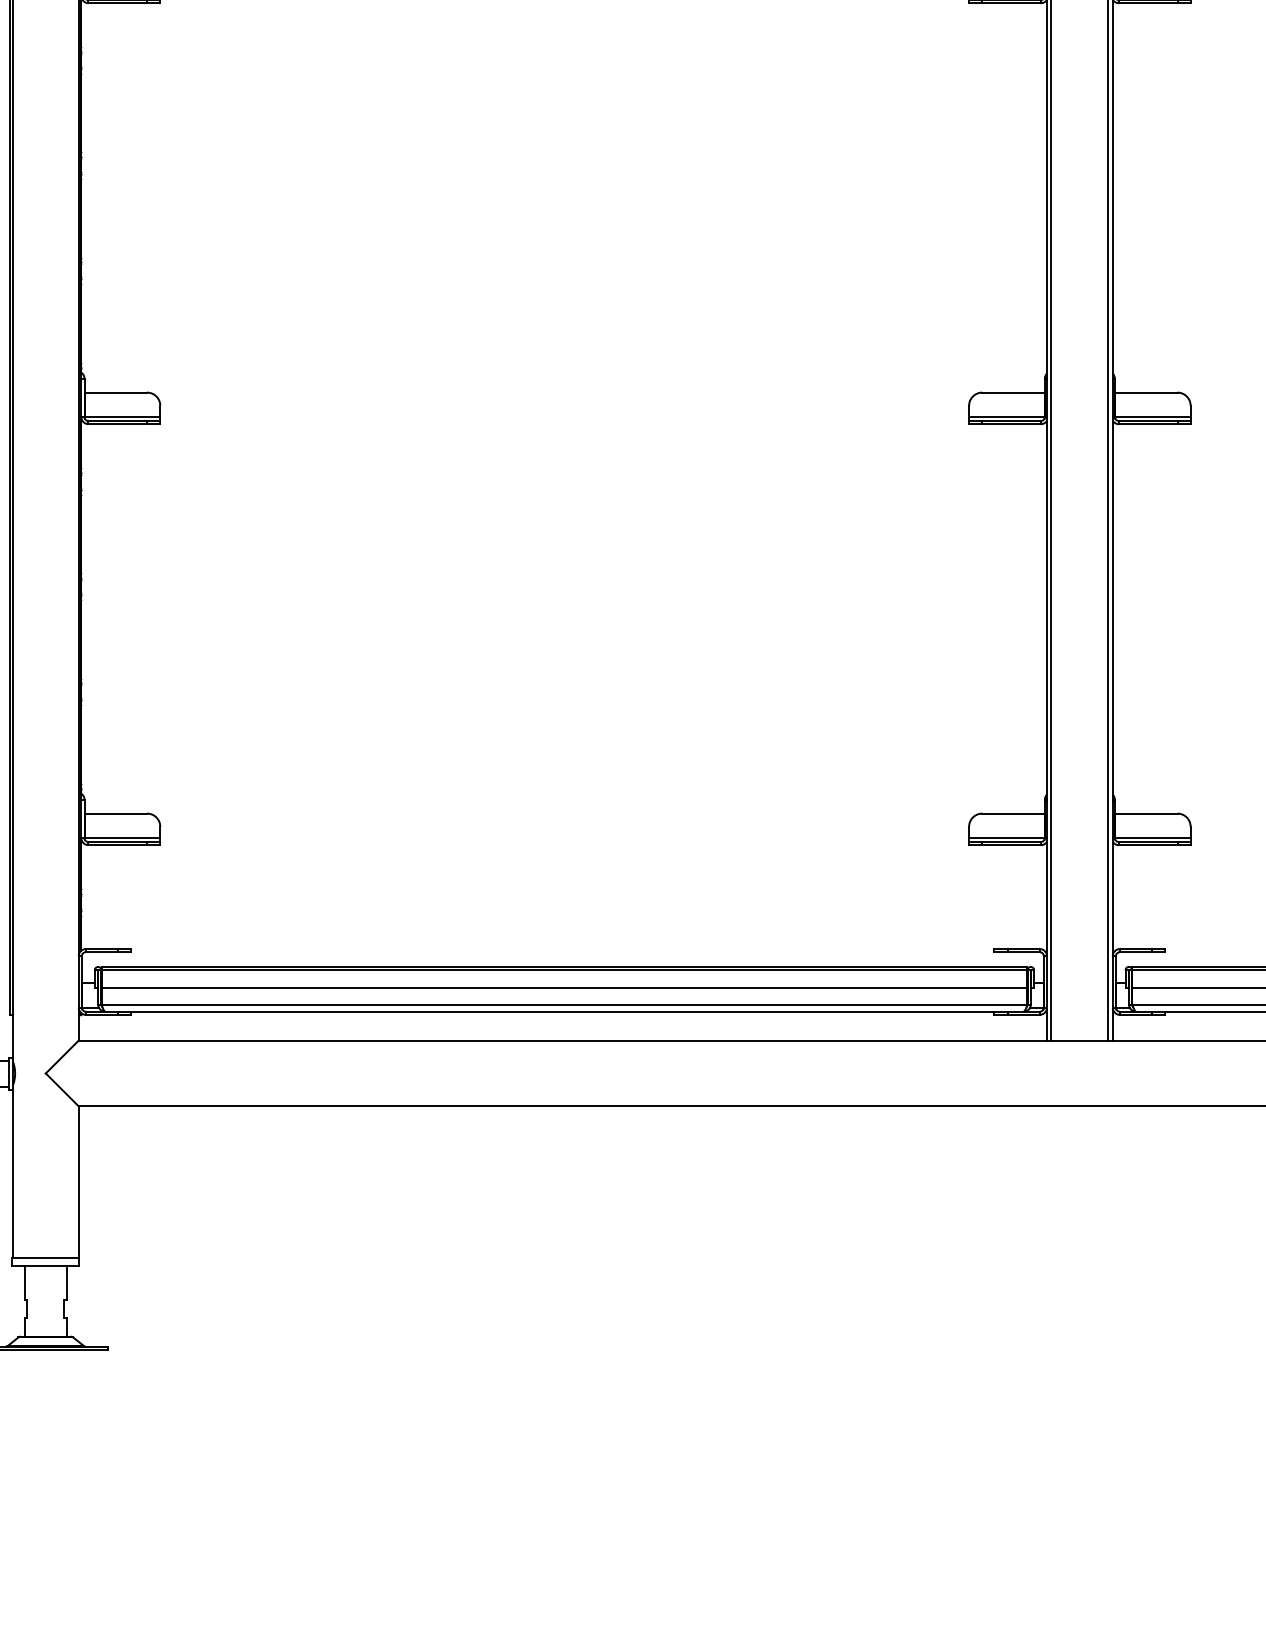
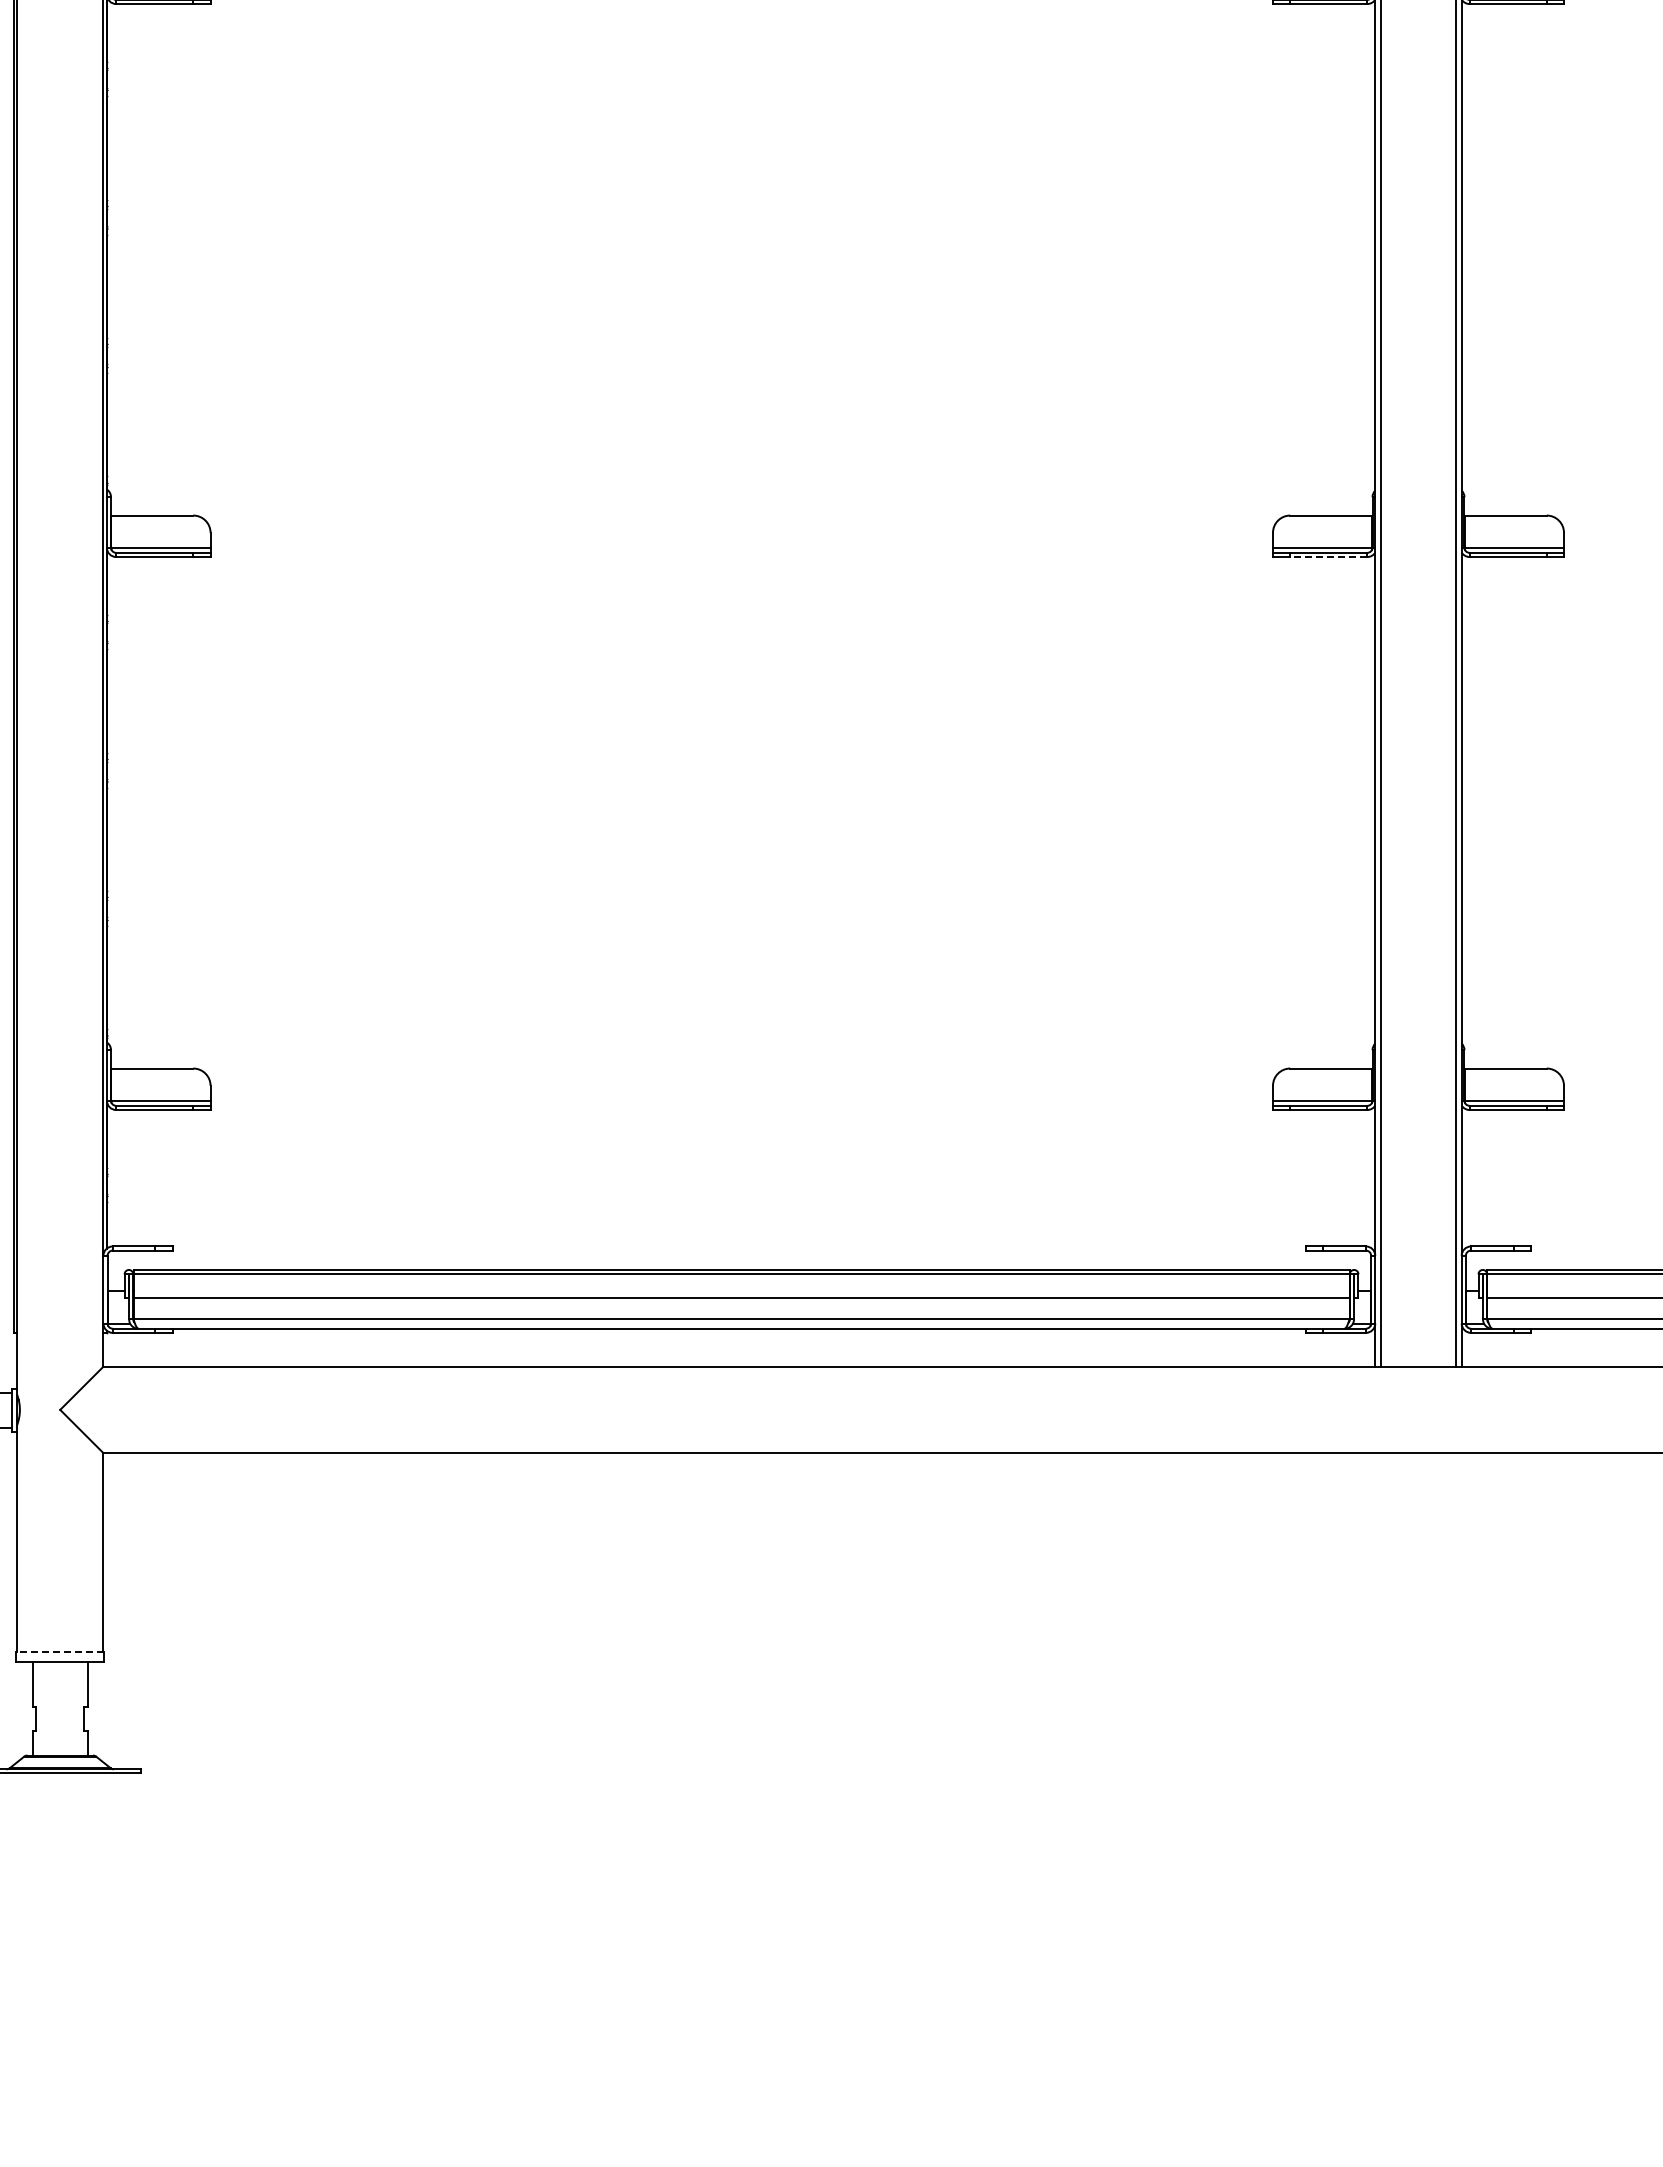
line: (1011, 424) -> (1328, 557), solid -> dashed
line: (46, 1257) -> (60, 1651), solid -> dashed

